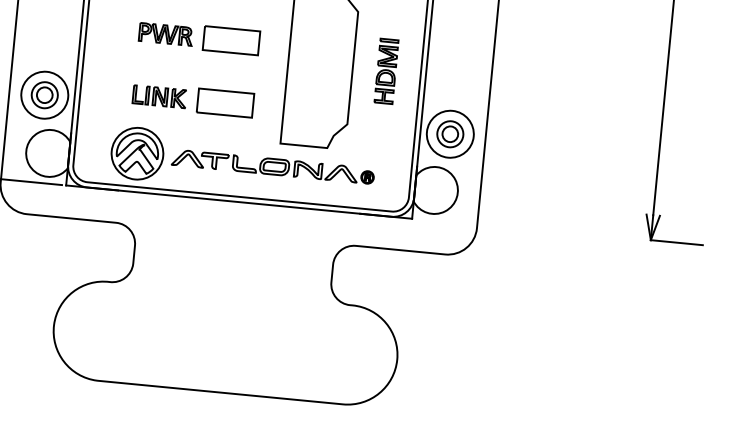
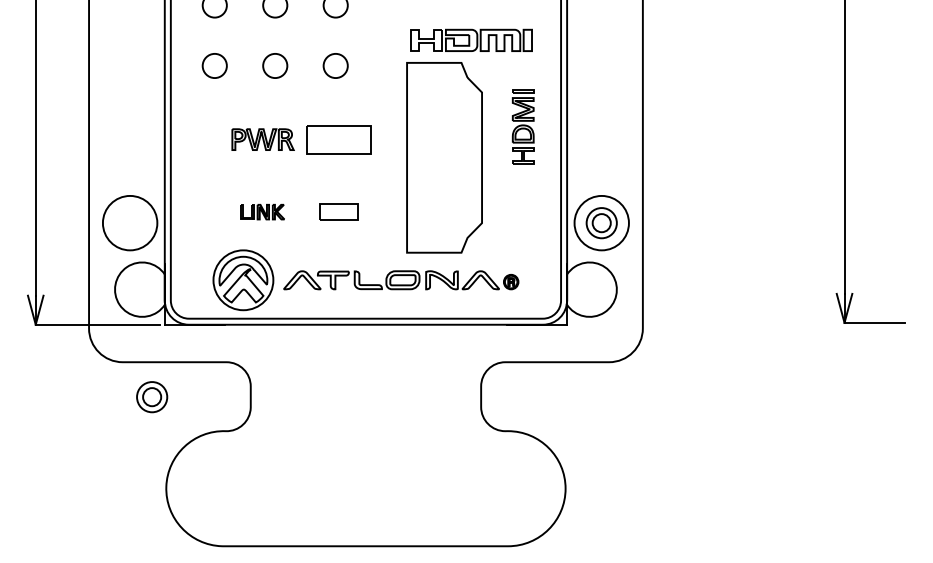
part: (385, 71) -> (522, 126), moved
part: (45, 95) -> (152, 397), moved
part: (159, 96) -> (262, 211), size x0.7
part: (224, 102) -> (338, 211), size x0.6

